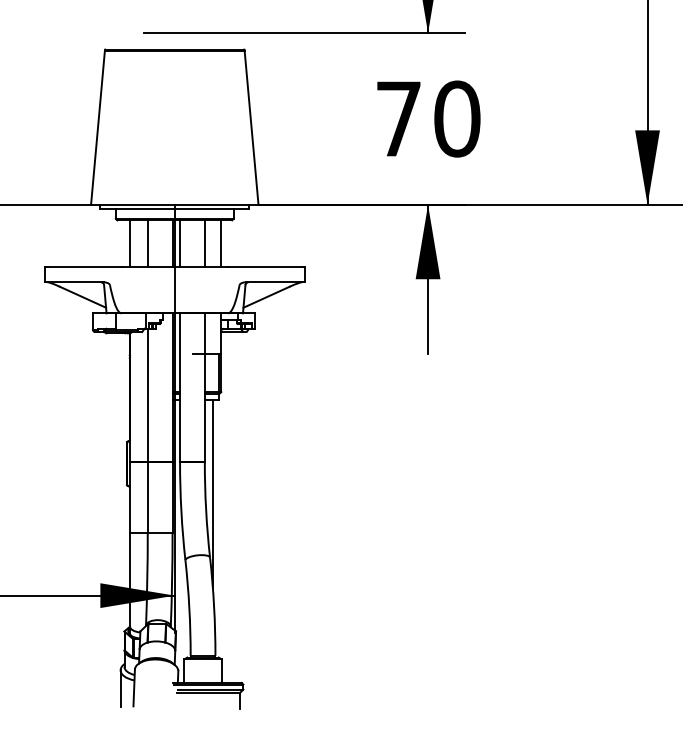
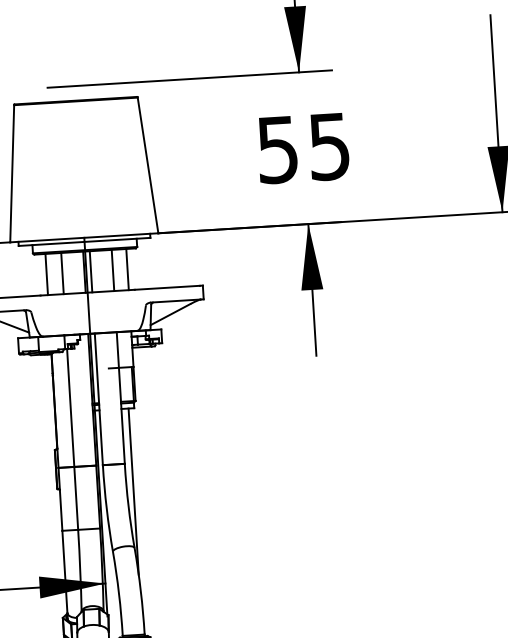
text: (428, 118) -> (304, 147), 70 -> 55

